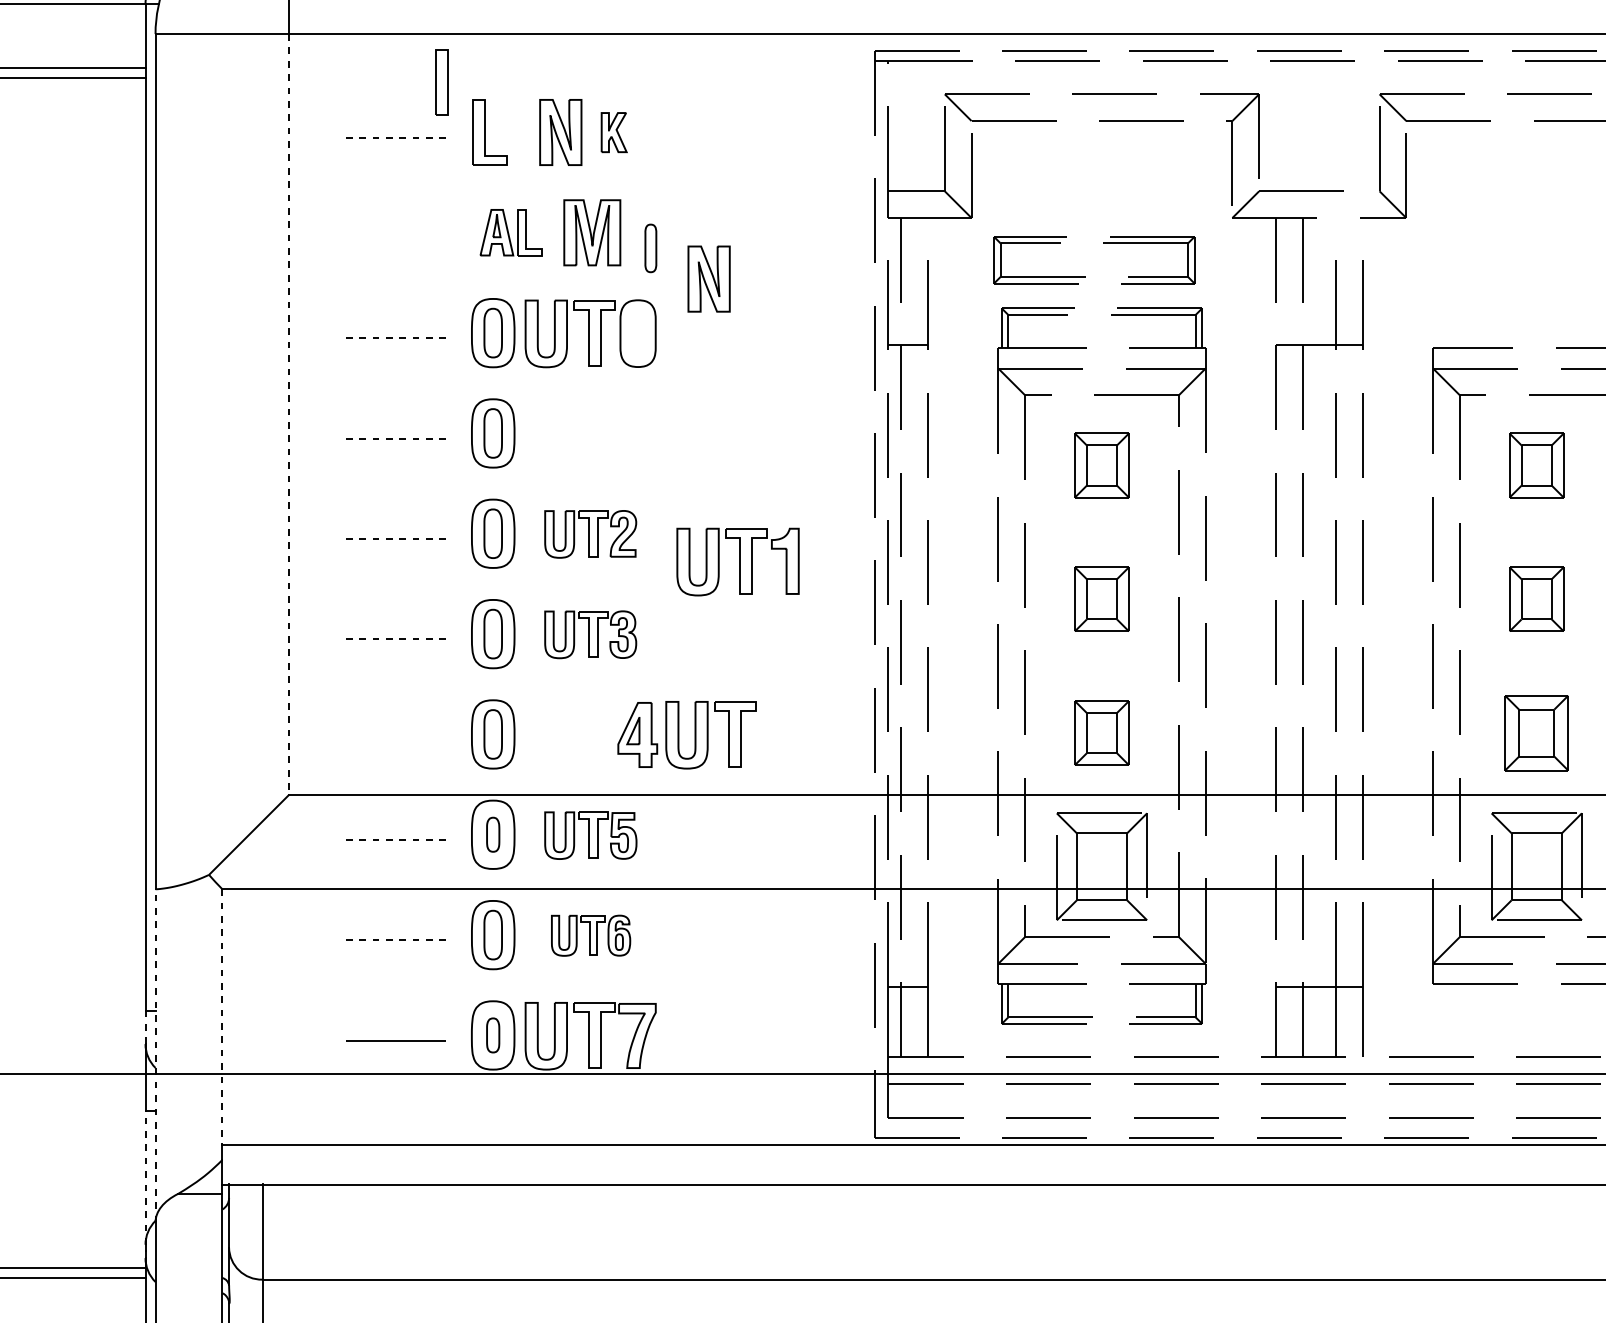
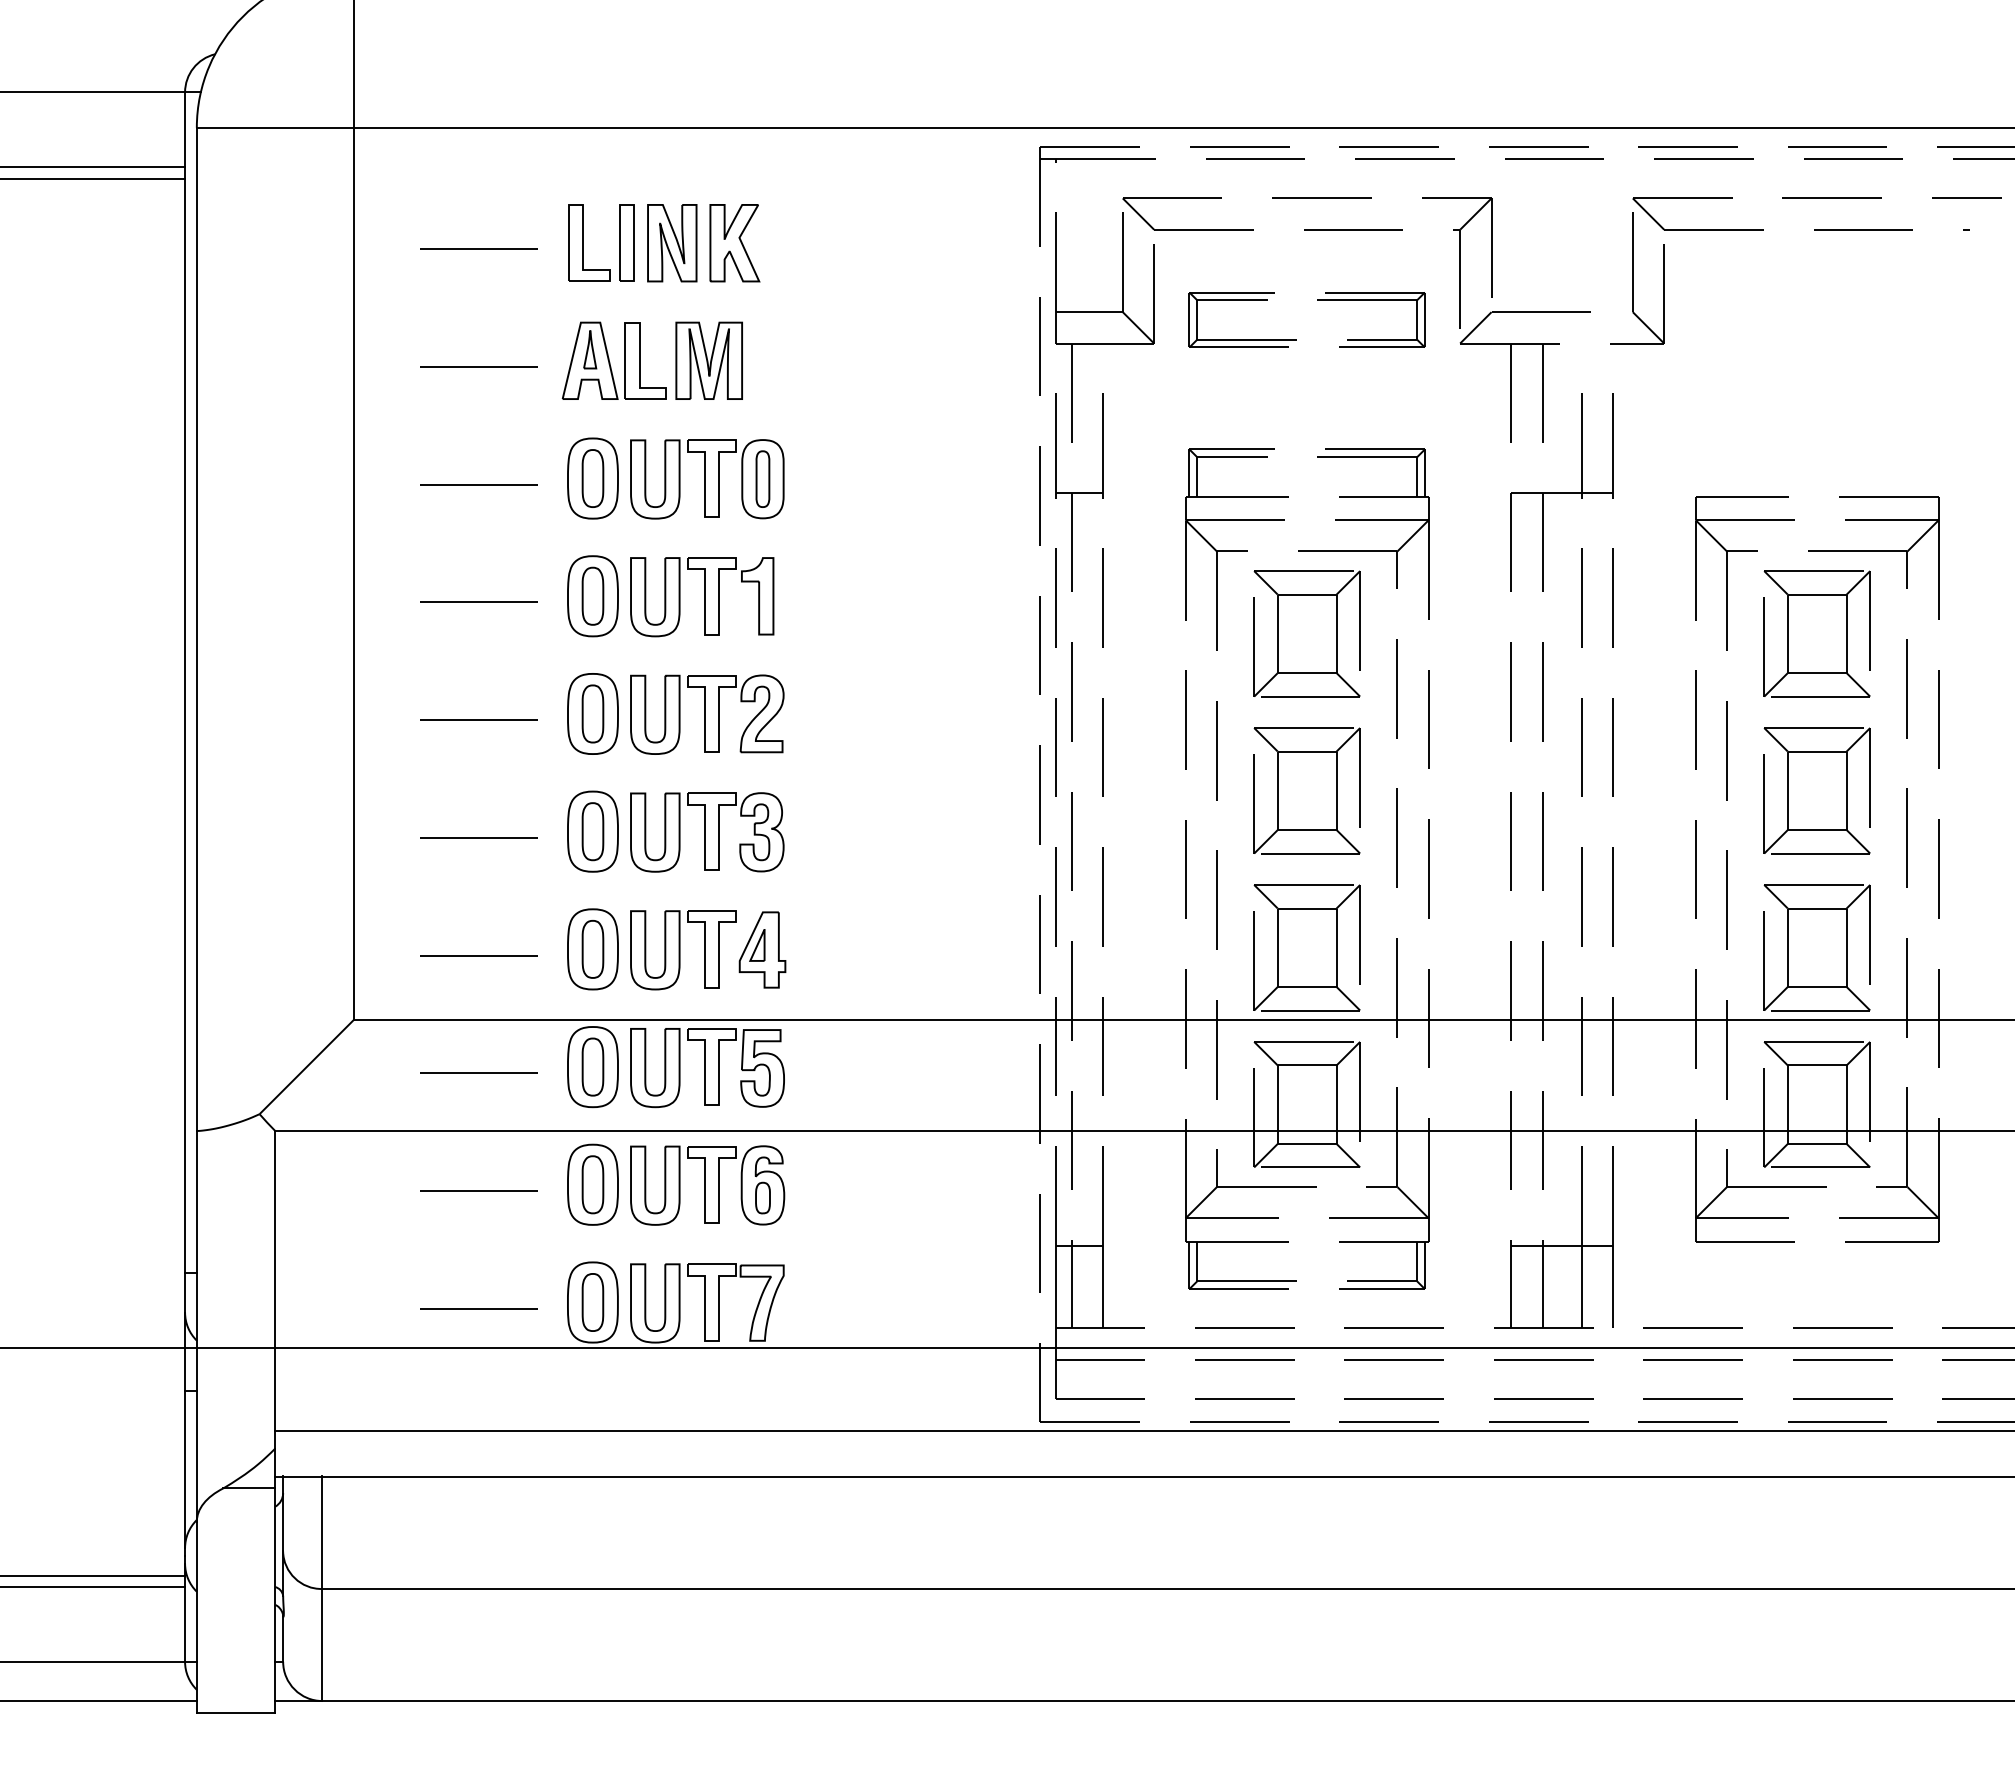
part: (441, 81) -> (626, 242), moved
part: (613, 132) -> (734, 243), size x1.67
line: (395, 137) -> (478, 249), dashed -> solid
part: (510, 232) -> (613, 360), size x1.43
line: (395, 237) -> (478, 366), added
part: (1103, 243) -> (1317, 300), moved
part: (650, 247) -> (762, 478), moved
part: (709, 279) -> (846, 415), removed
line: (395, 338) -> (478, 484), dashed -> solid
line: (289, 414) -> (353, 574), dashed -> solid
line: (395, 438) -> (478, 602), dashed -> solid
part: (1101, 465) -> (1306, 633), size x1.67
part: (1536, 465) -> (1816, 633), size x1.67
part: (590, 534) -> (707, 714), size x1.43
line: (395, 539) -> (478, 720), dashed -> solid
part: (738, 562) -> (702, 597), moved
part: (1101, 599) -> (1306, 790), size x1.67
part: (1536, 599) -> (1816, 790), size x1.67
part: (590, 634) -> (707, 832), size x1.43
line: (395, 639) -> (478, 837), dashed -> solid
part: (1101, 732) -> (1306, 947), size x1.67
part: (1536, 732) -> (1816, 947), size x1.43
part: (711, 735) -> (683, 950), moved
line: (395, 739) -> (478, 955), added
part: (492, 834) -> (592, 1066), size x1.43
part: (590, 835) -> (707, 1068), size x1.43
line: (395, 840) -> (478, 1073), dashed -> solid
part: (590, 935) -> (707, 1185), size x1.67
line: (395, 939) -> (478, 1190), dashed -> solid
line: (222, 1017) -> (275, 1281), dashed -> solid
line: (145, 1027) -> (185, 1293), dashed -> solid
part: (492, 1035) -> (592, 1302), size x1.43
line: (155, 1055) -> (196, 1325), dashed -> solid
line: (145, 1177) -> (185, 1469), dashed -> solid

